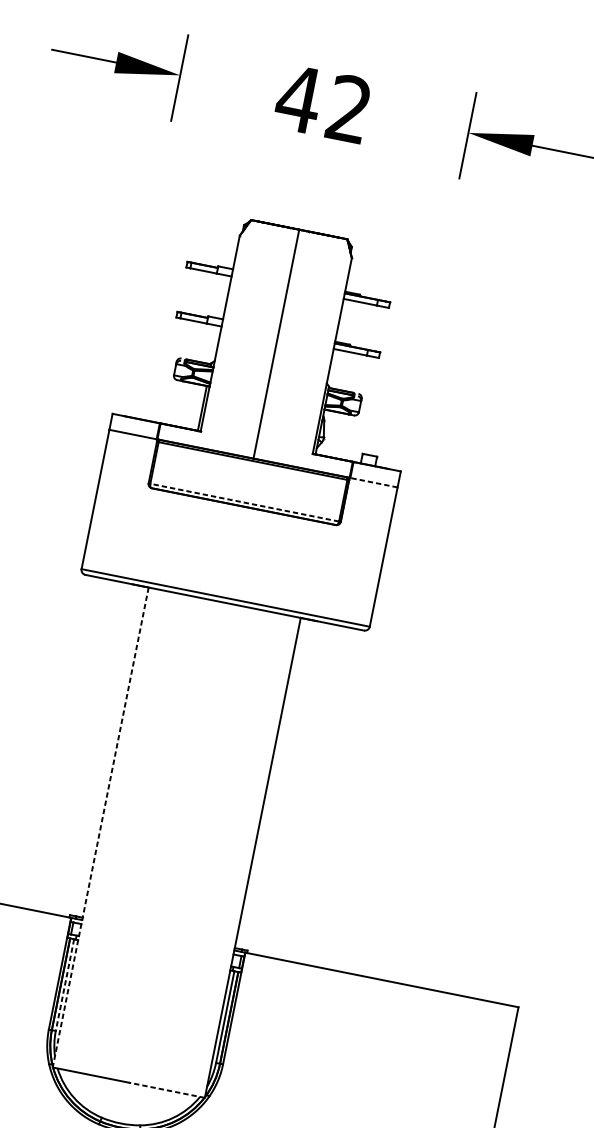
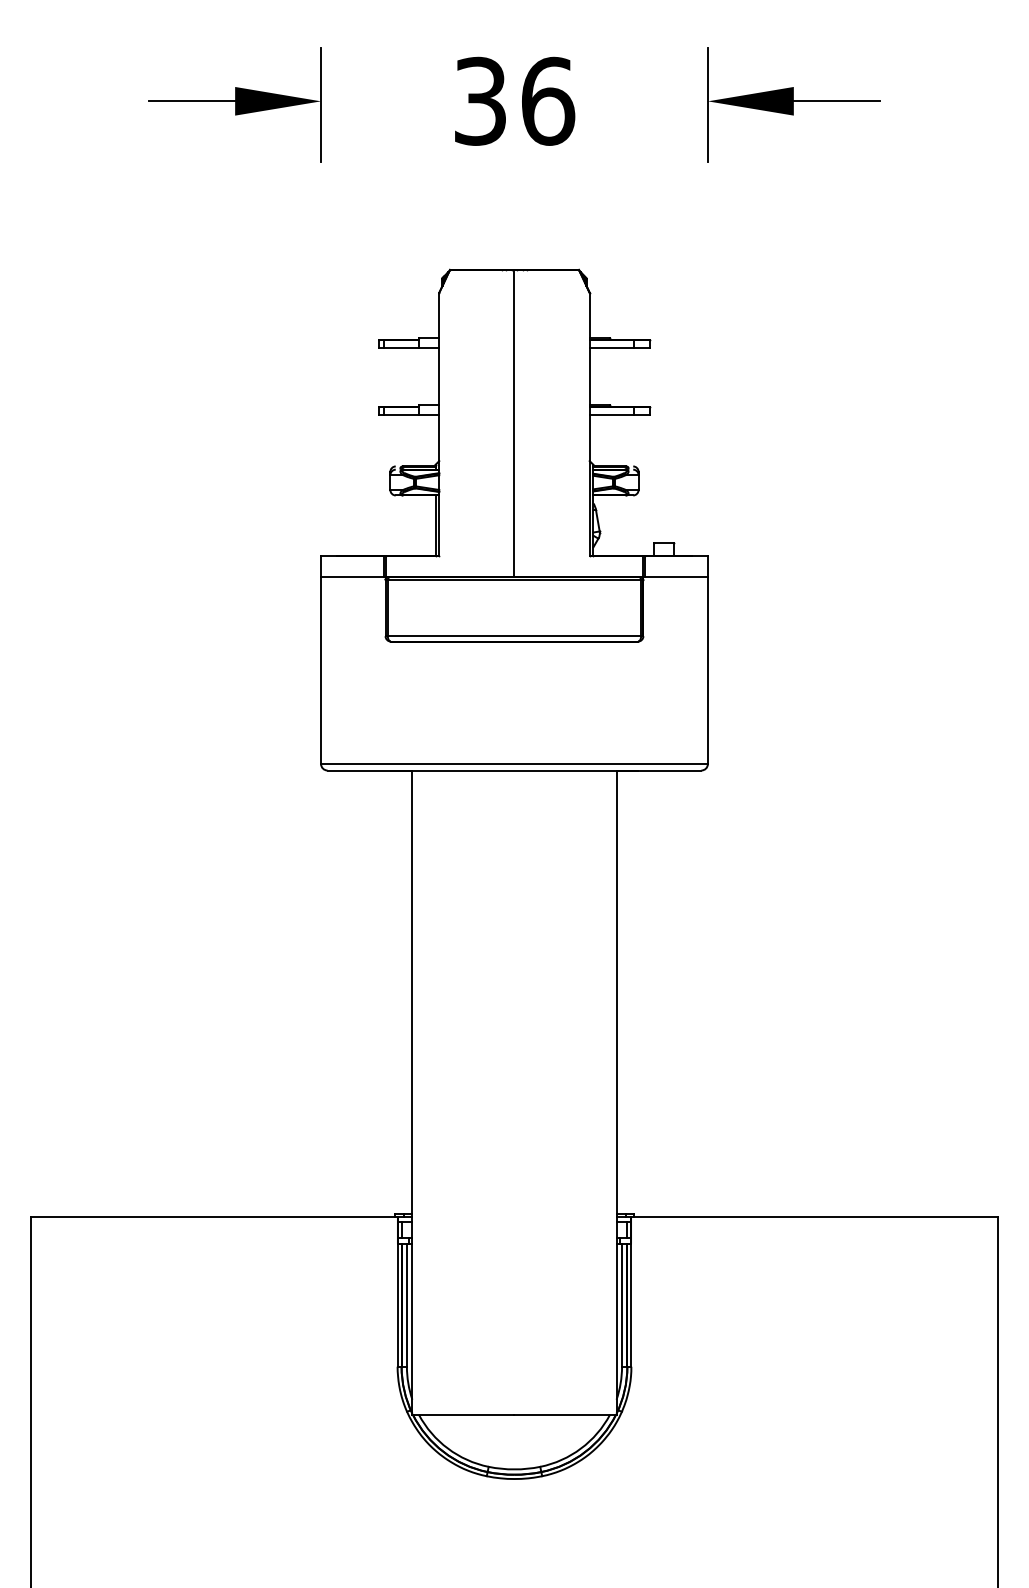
text: (323, 103) -> (513, 100), 42 -> 36
line: (374, 483) -> (676, 577), dashed -> solid
line: (244, 502) -> (514, 636), dashed -> solid
line: (100, 828) -> (412, 1093), dashed -> solid
line: (64, 985) -> (406, 1305), dashed -> solid
line: (166, 1090) -> (565, 1414), dashed -> solid

